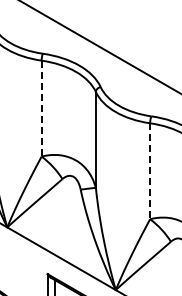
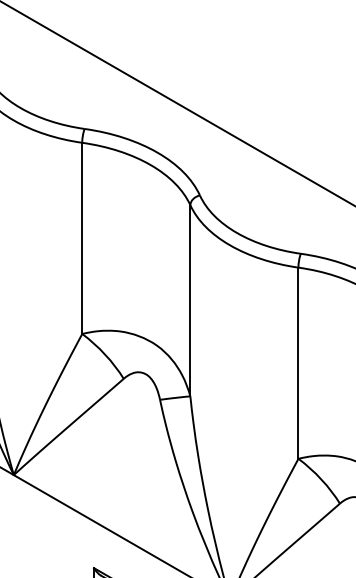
line: (41, 108) -> (81, 238), dashed -> solid
line: (150, 171) -> (299, 363), dashed -> solid

